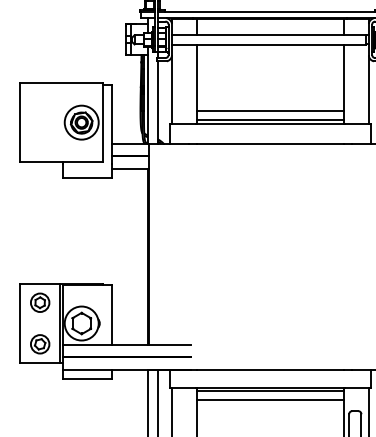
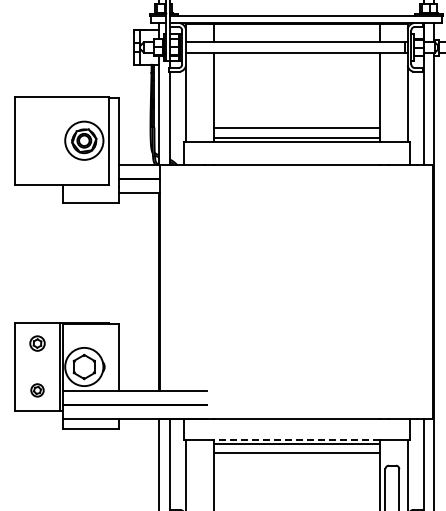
part: (40, 302) -> (37, 343), size x0.7
part: (40, 344) -> (37, 390), size x0.6
line: (270, 387) -> (296, 439), solid -> dashed

